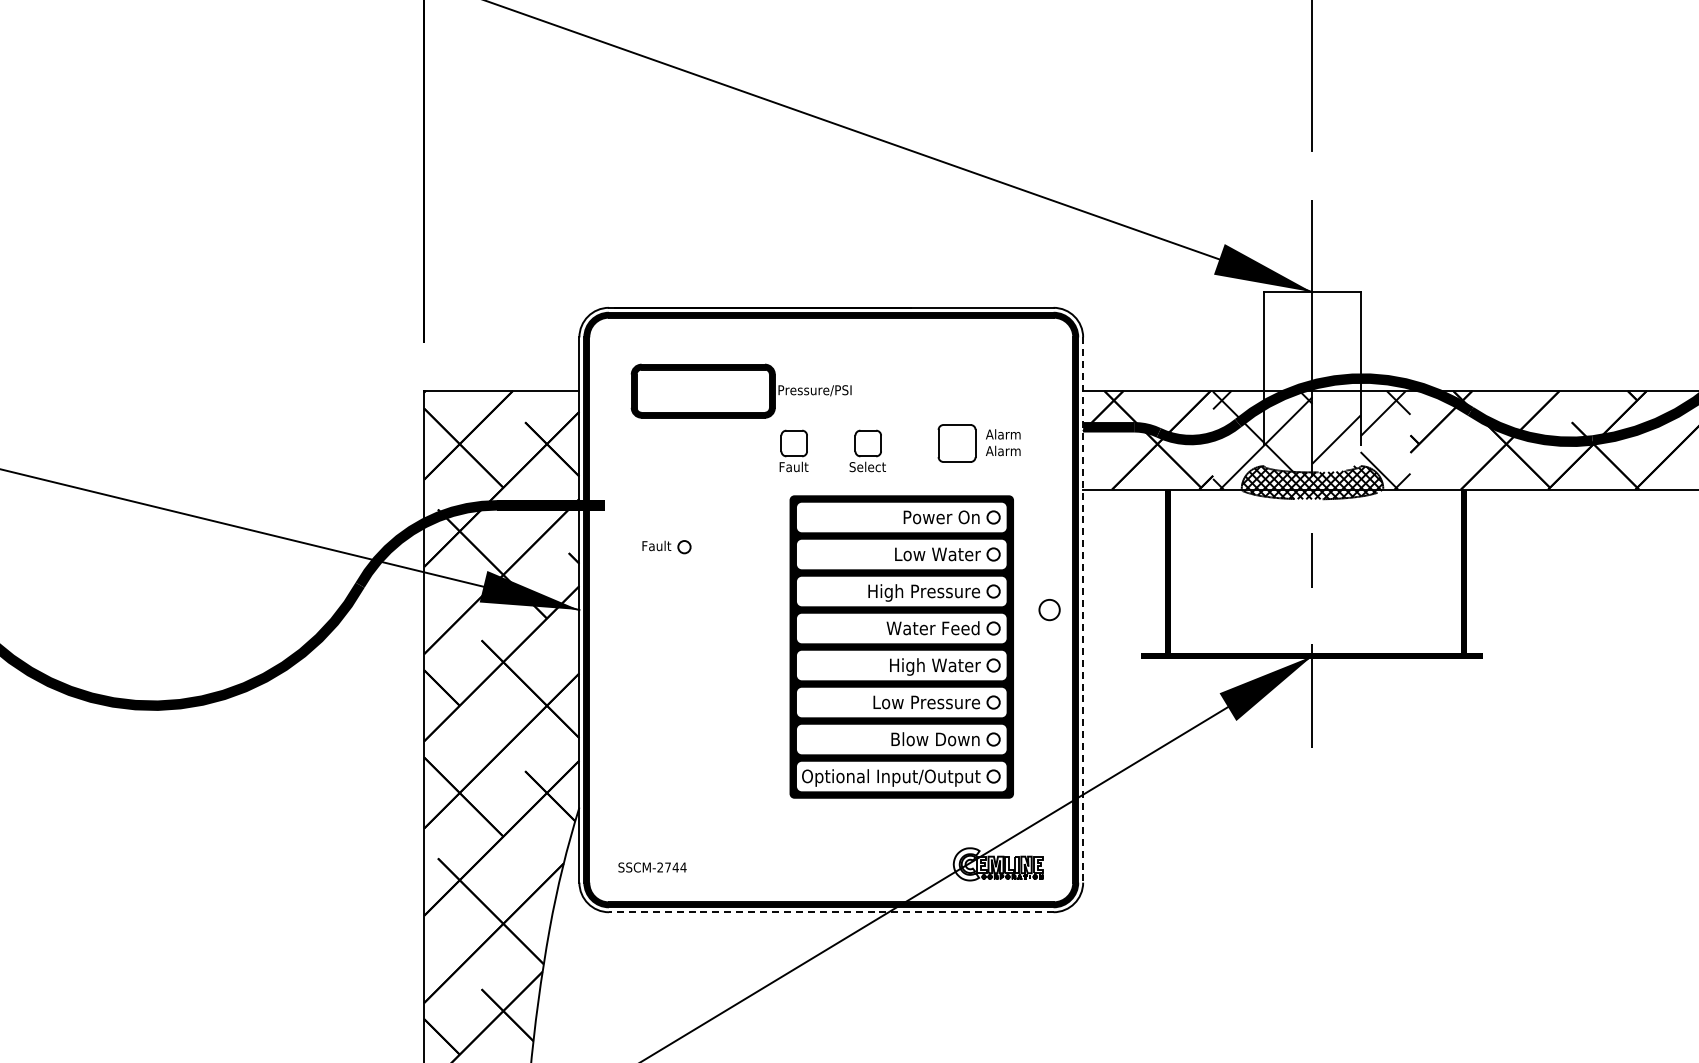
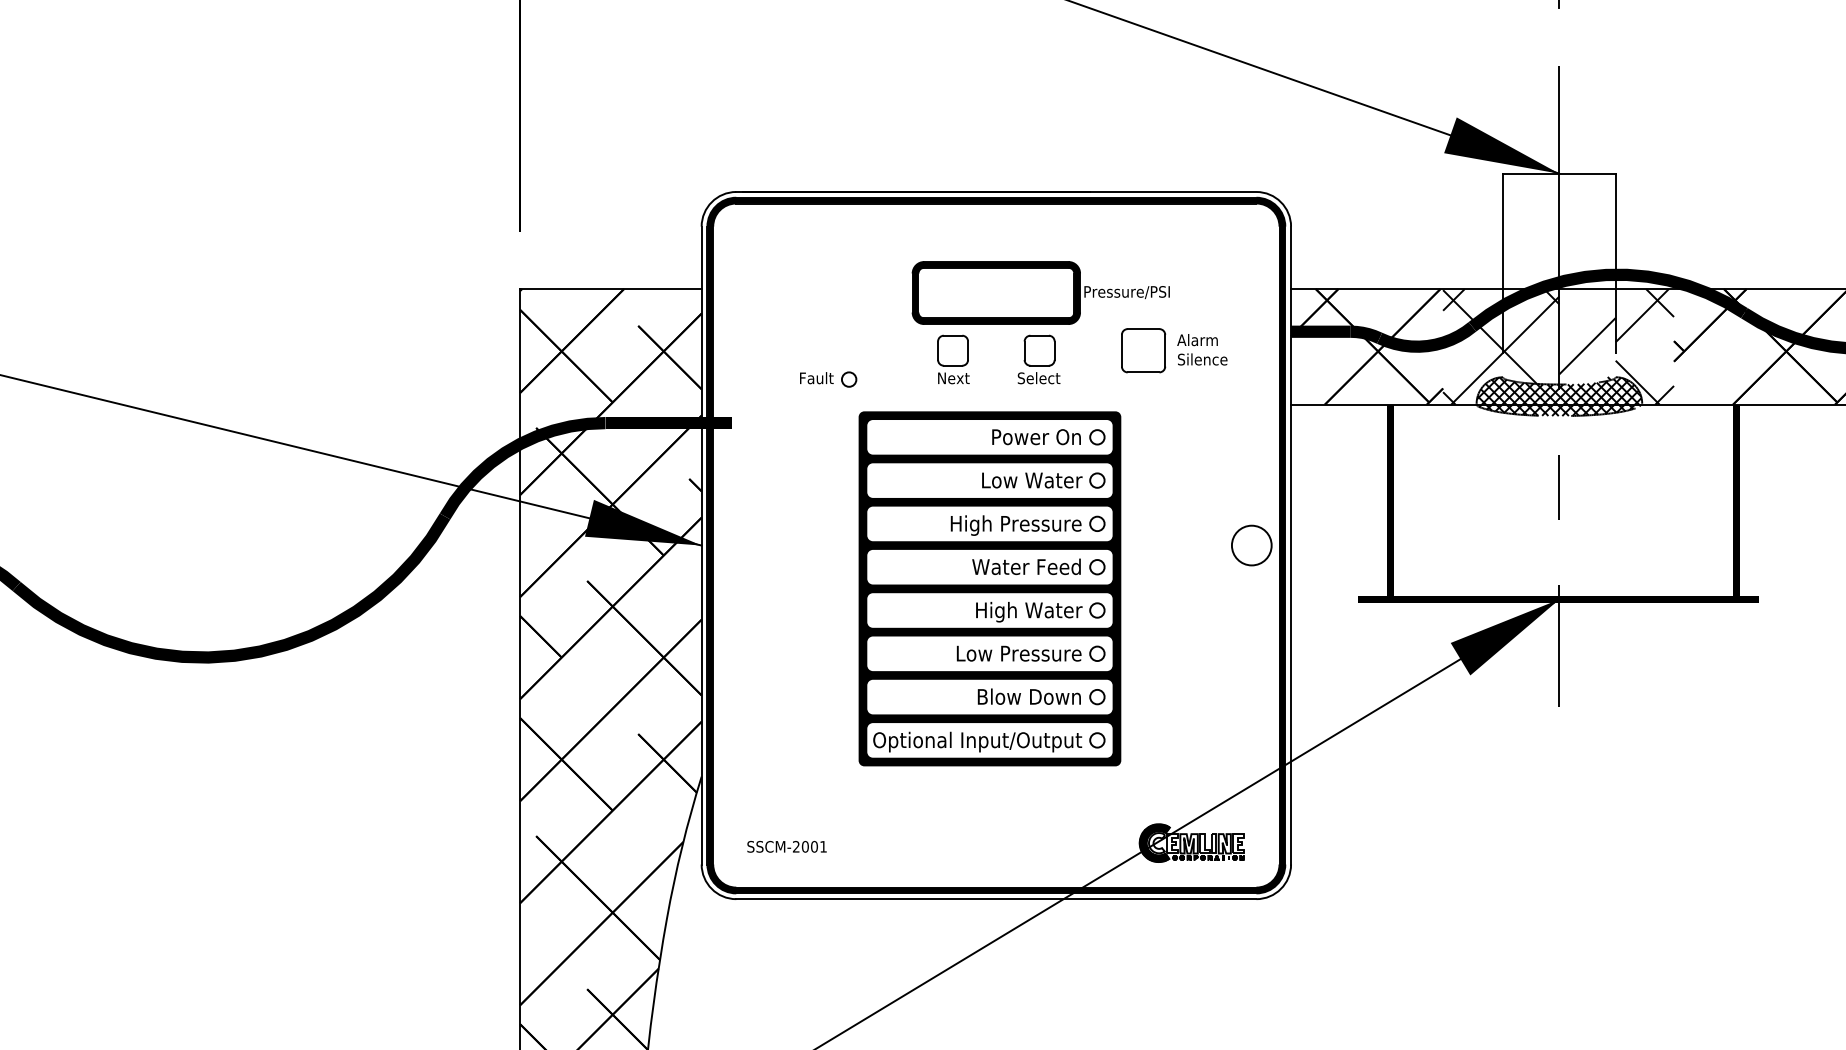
part: (740, 390) -> (1039, 292), moved
text: (1006, 450) -> (1201, 358), Alarm -> Silence
text: (791, 466) -> (949, 377), Fault -> Next
part: (666, 547) -> (828, 379), moved
circle: (1049, 610) -> (1251, 546), size x1.67
line: (1083, 610) -> (1291, 546), dashed -> solid
part: (901, 646) -> (989, 588), moved
hatch: (966, 864) -> (1154, 843), added
text: (675, 867) -> (814, 846), SSCM-2744 -> SSCM-2001
line: (830, 912) -> (995, 899), dashed -> solid

